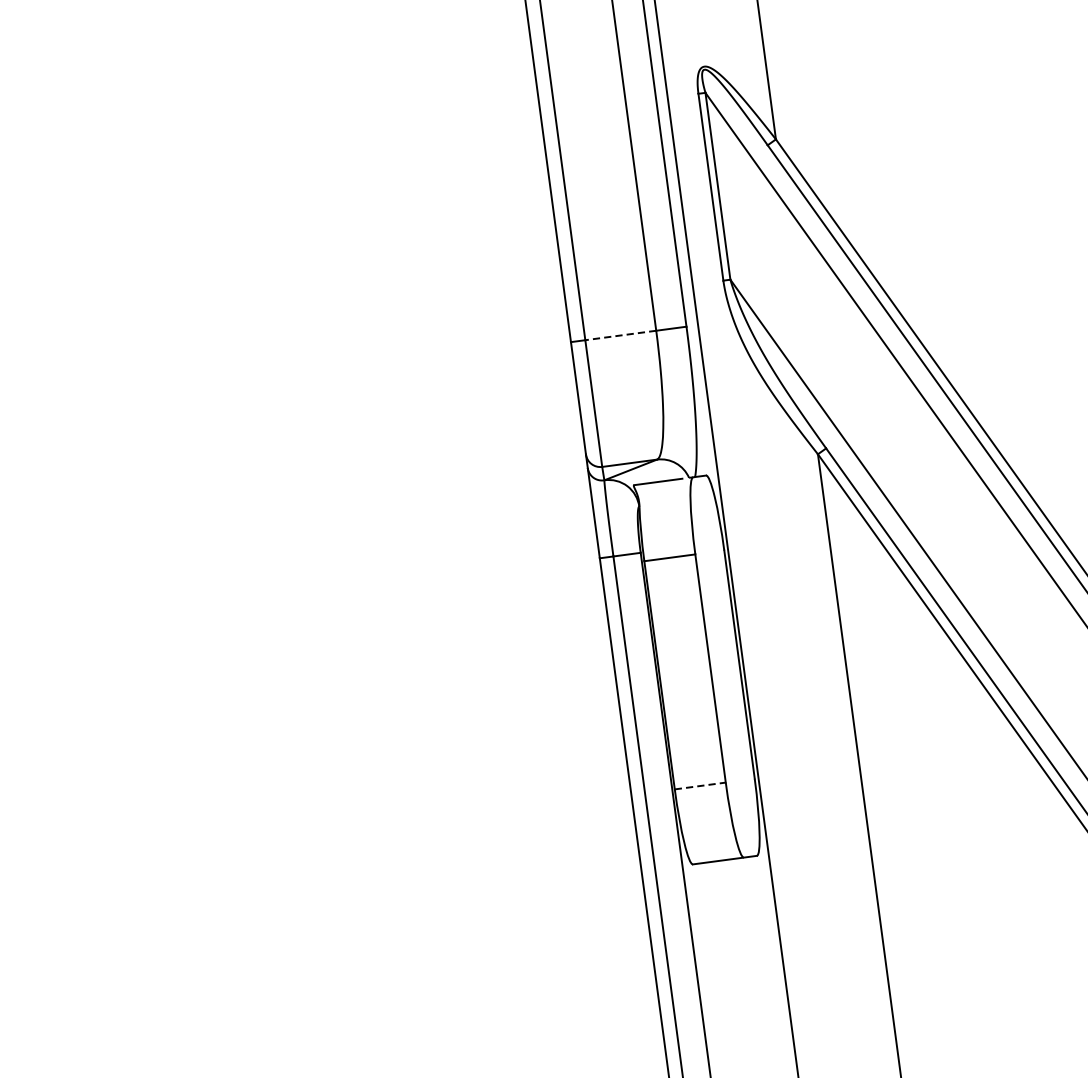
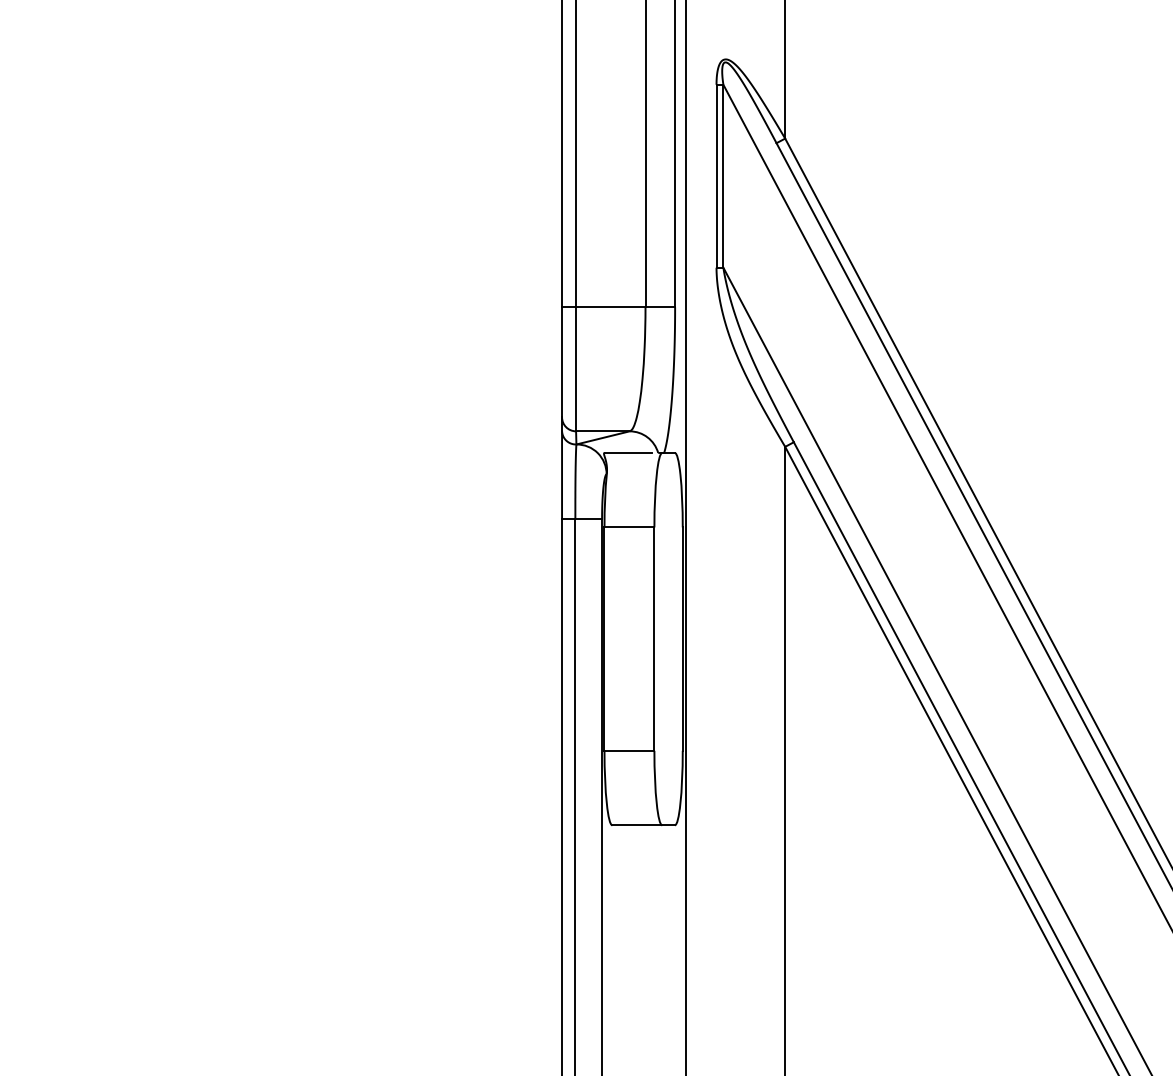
line: (620, 335) -> (610, 307), dashed -> solid
line: (700, 785) -> (629, 750), dashed -> solid

